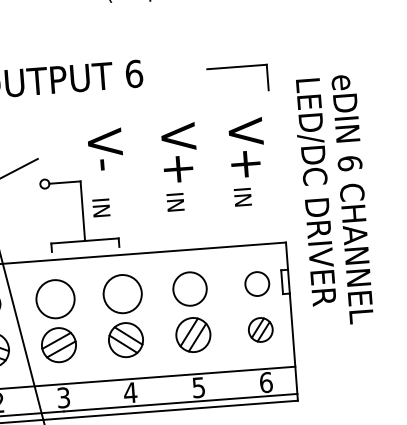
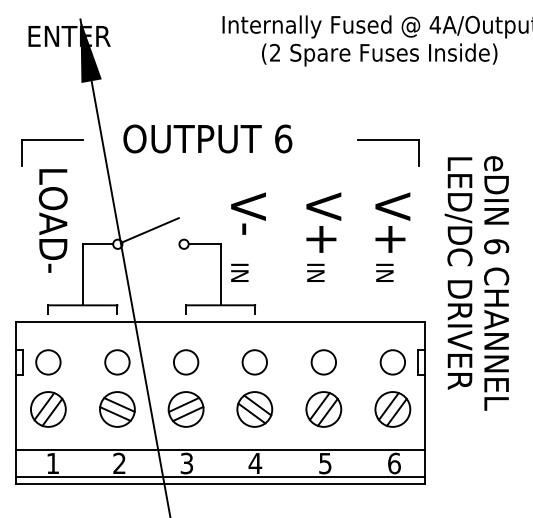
circle: (189, 289) -> (323, 362), size x0.71
circle: (122, 294) -> (254, 362), size x0.62
circle: (54, 299) -> (185, 362), size x0.62
part: (260, 330) -> (392, 409), size x1.43

